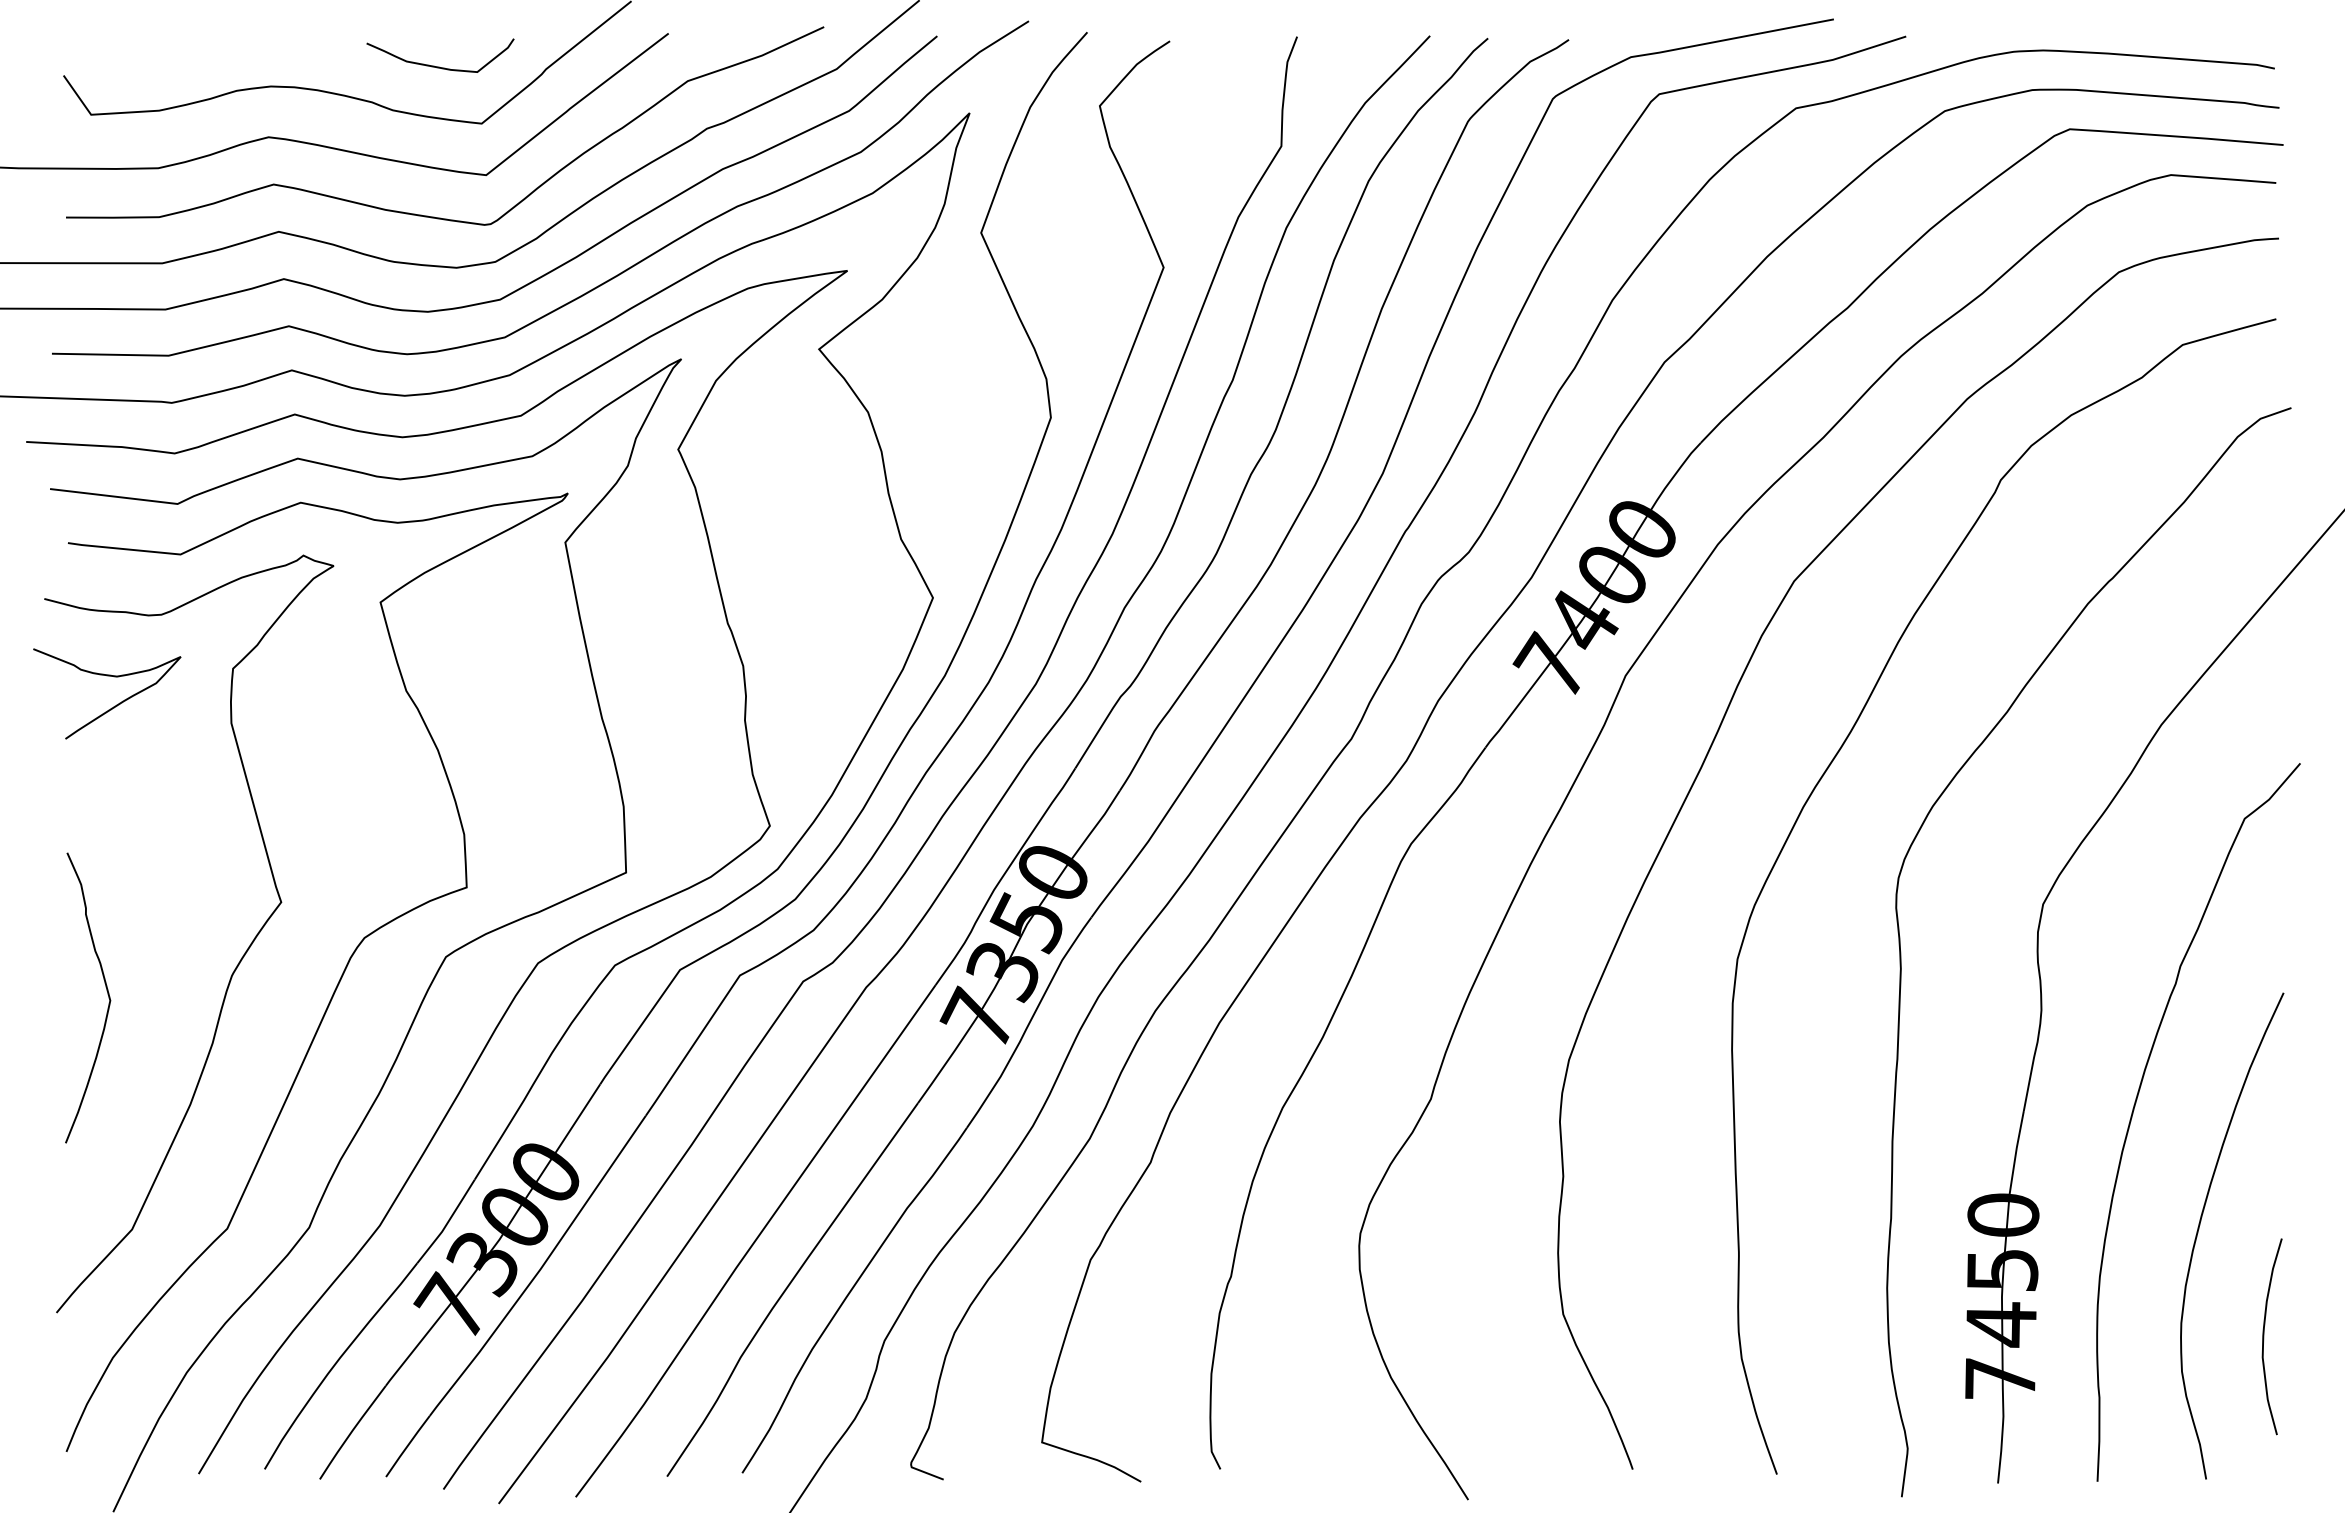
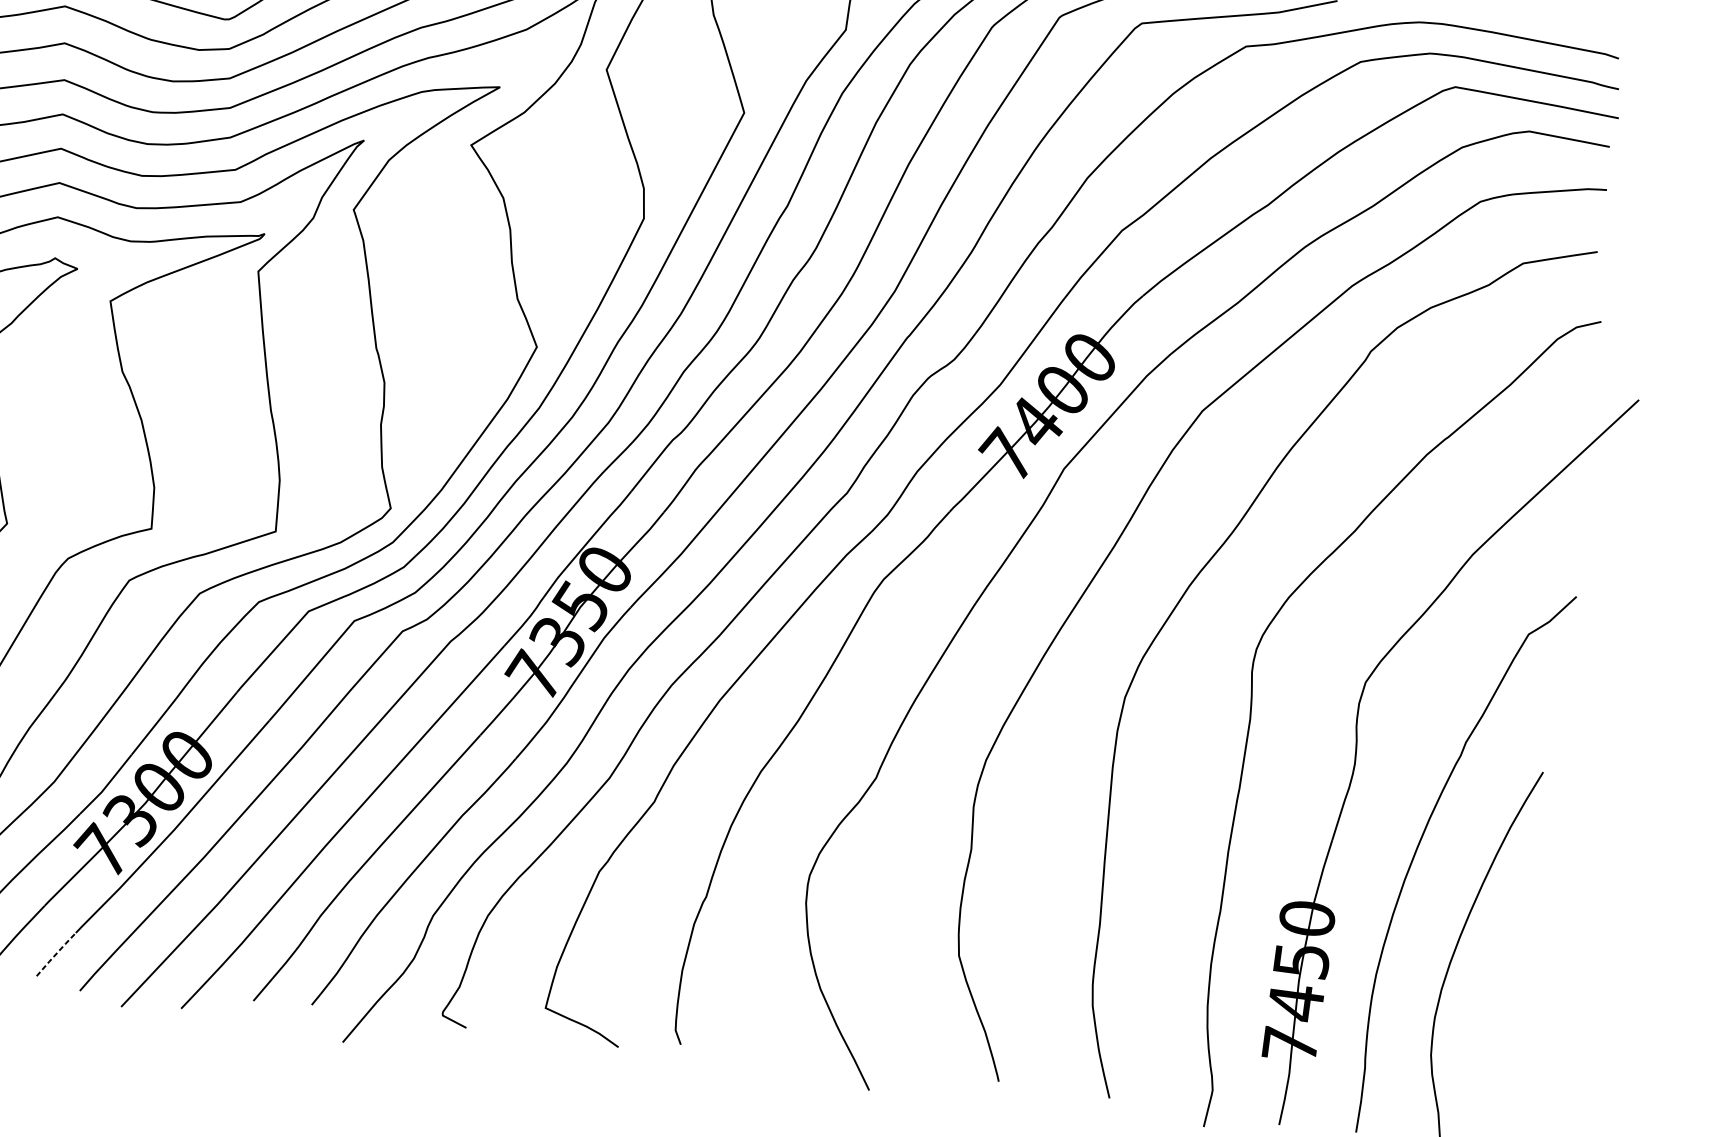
curve: (2264, 1336) -> (1497, 1035), removed
line: (407, 1445) -> (56, 953), solid -> dashed

